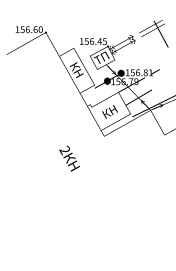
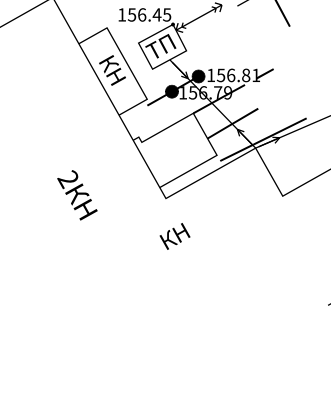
fill: (123, 46) -> (203, 24), removed
text: (109, 111) -> (174, 235), moved
text: (69, 158) -> (77, 194), moved

